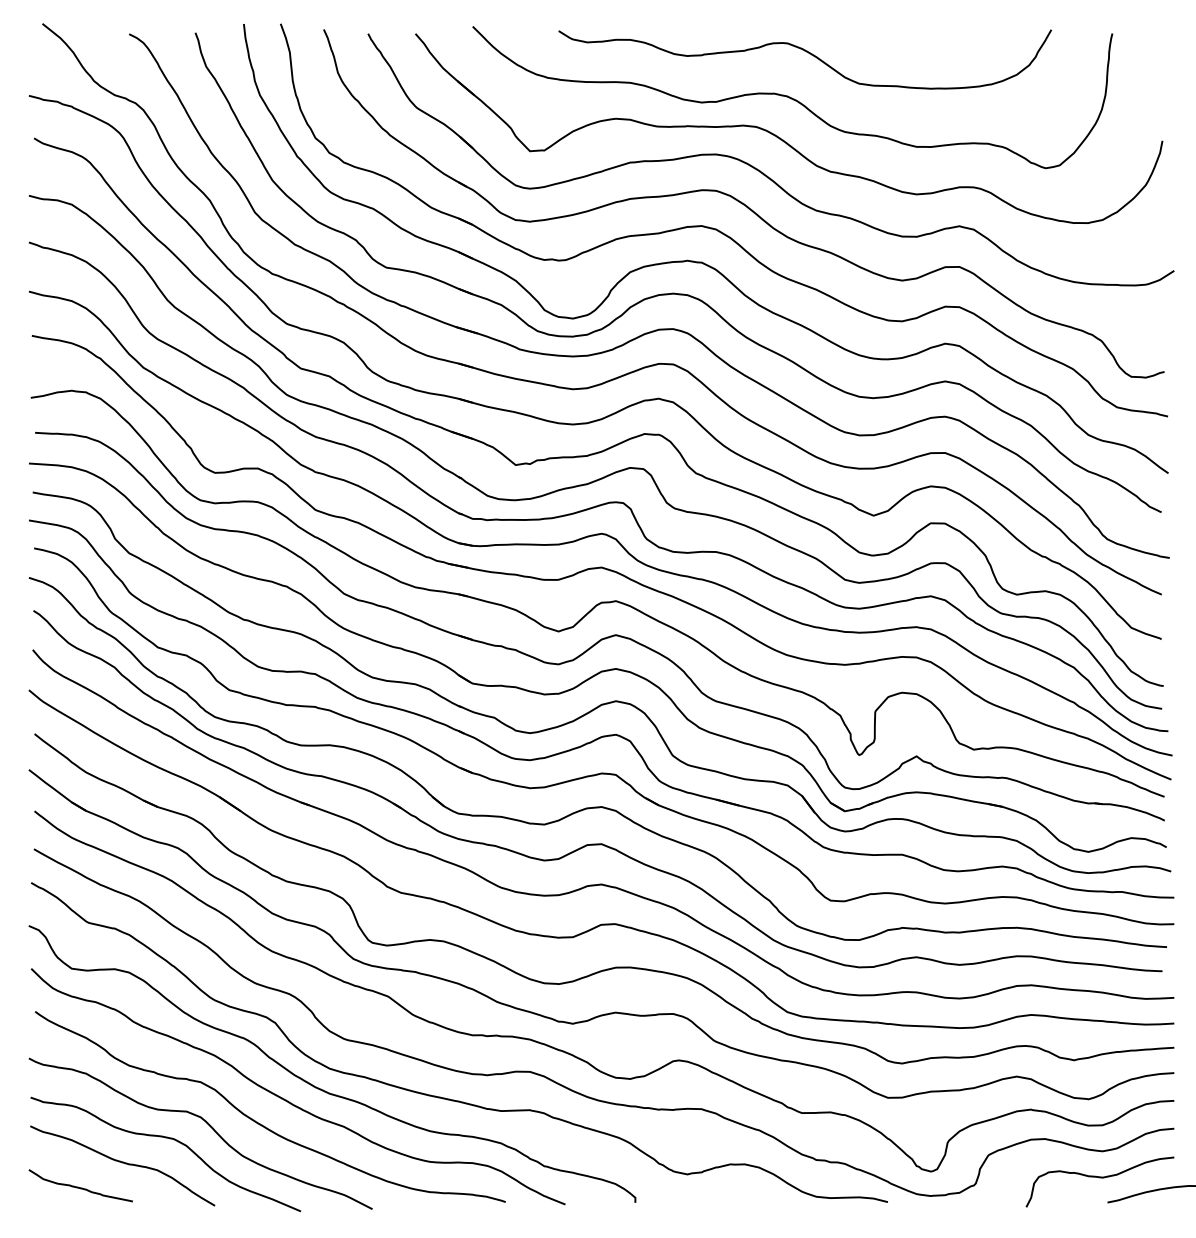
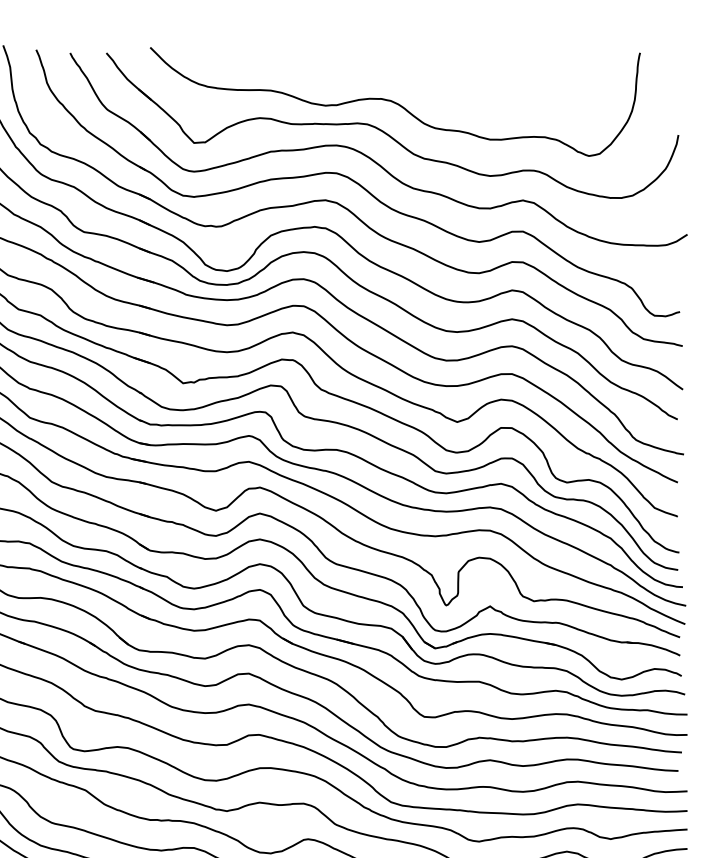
curve: (809, 54) -> (408, 68), removed

